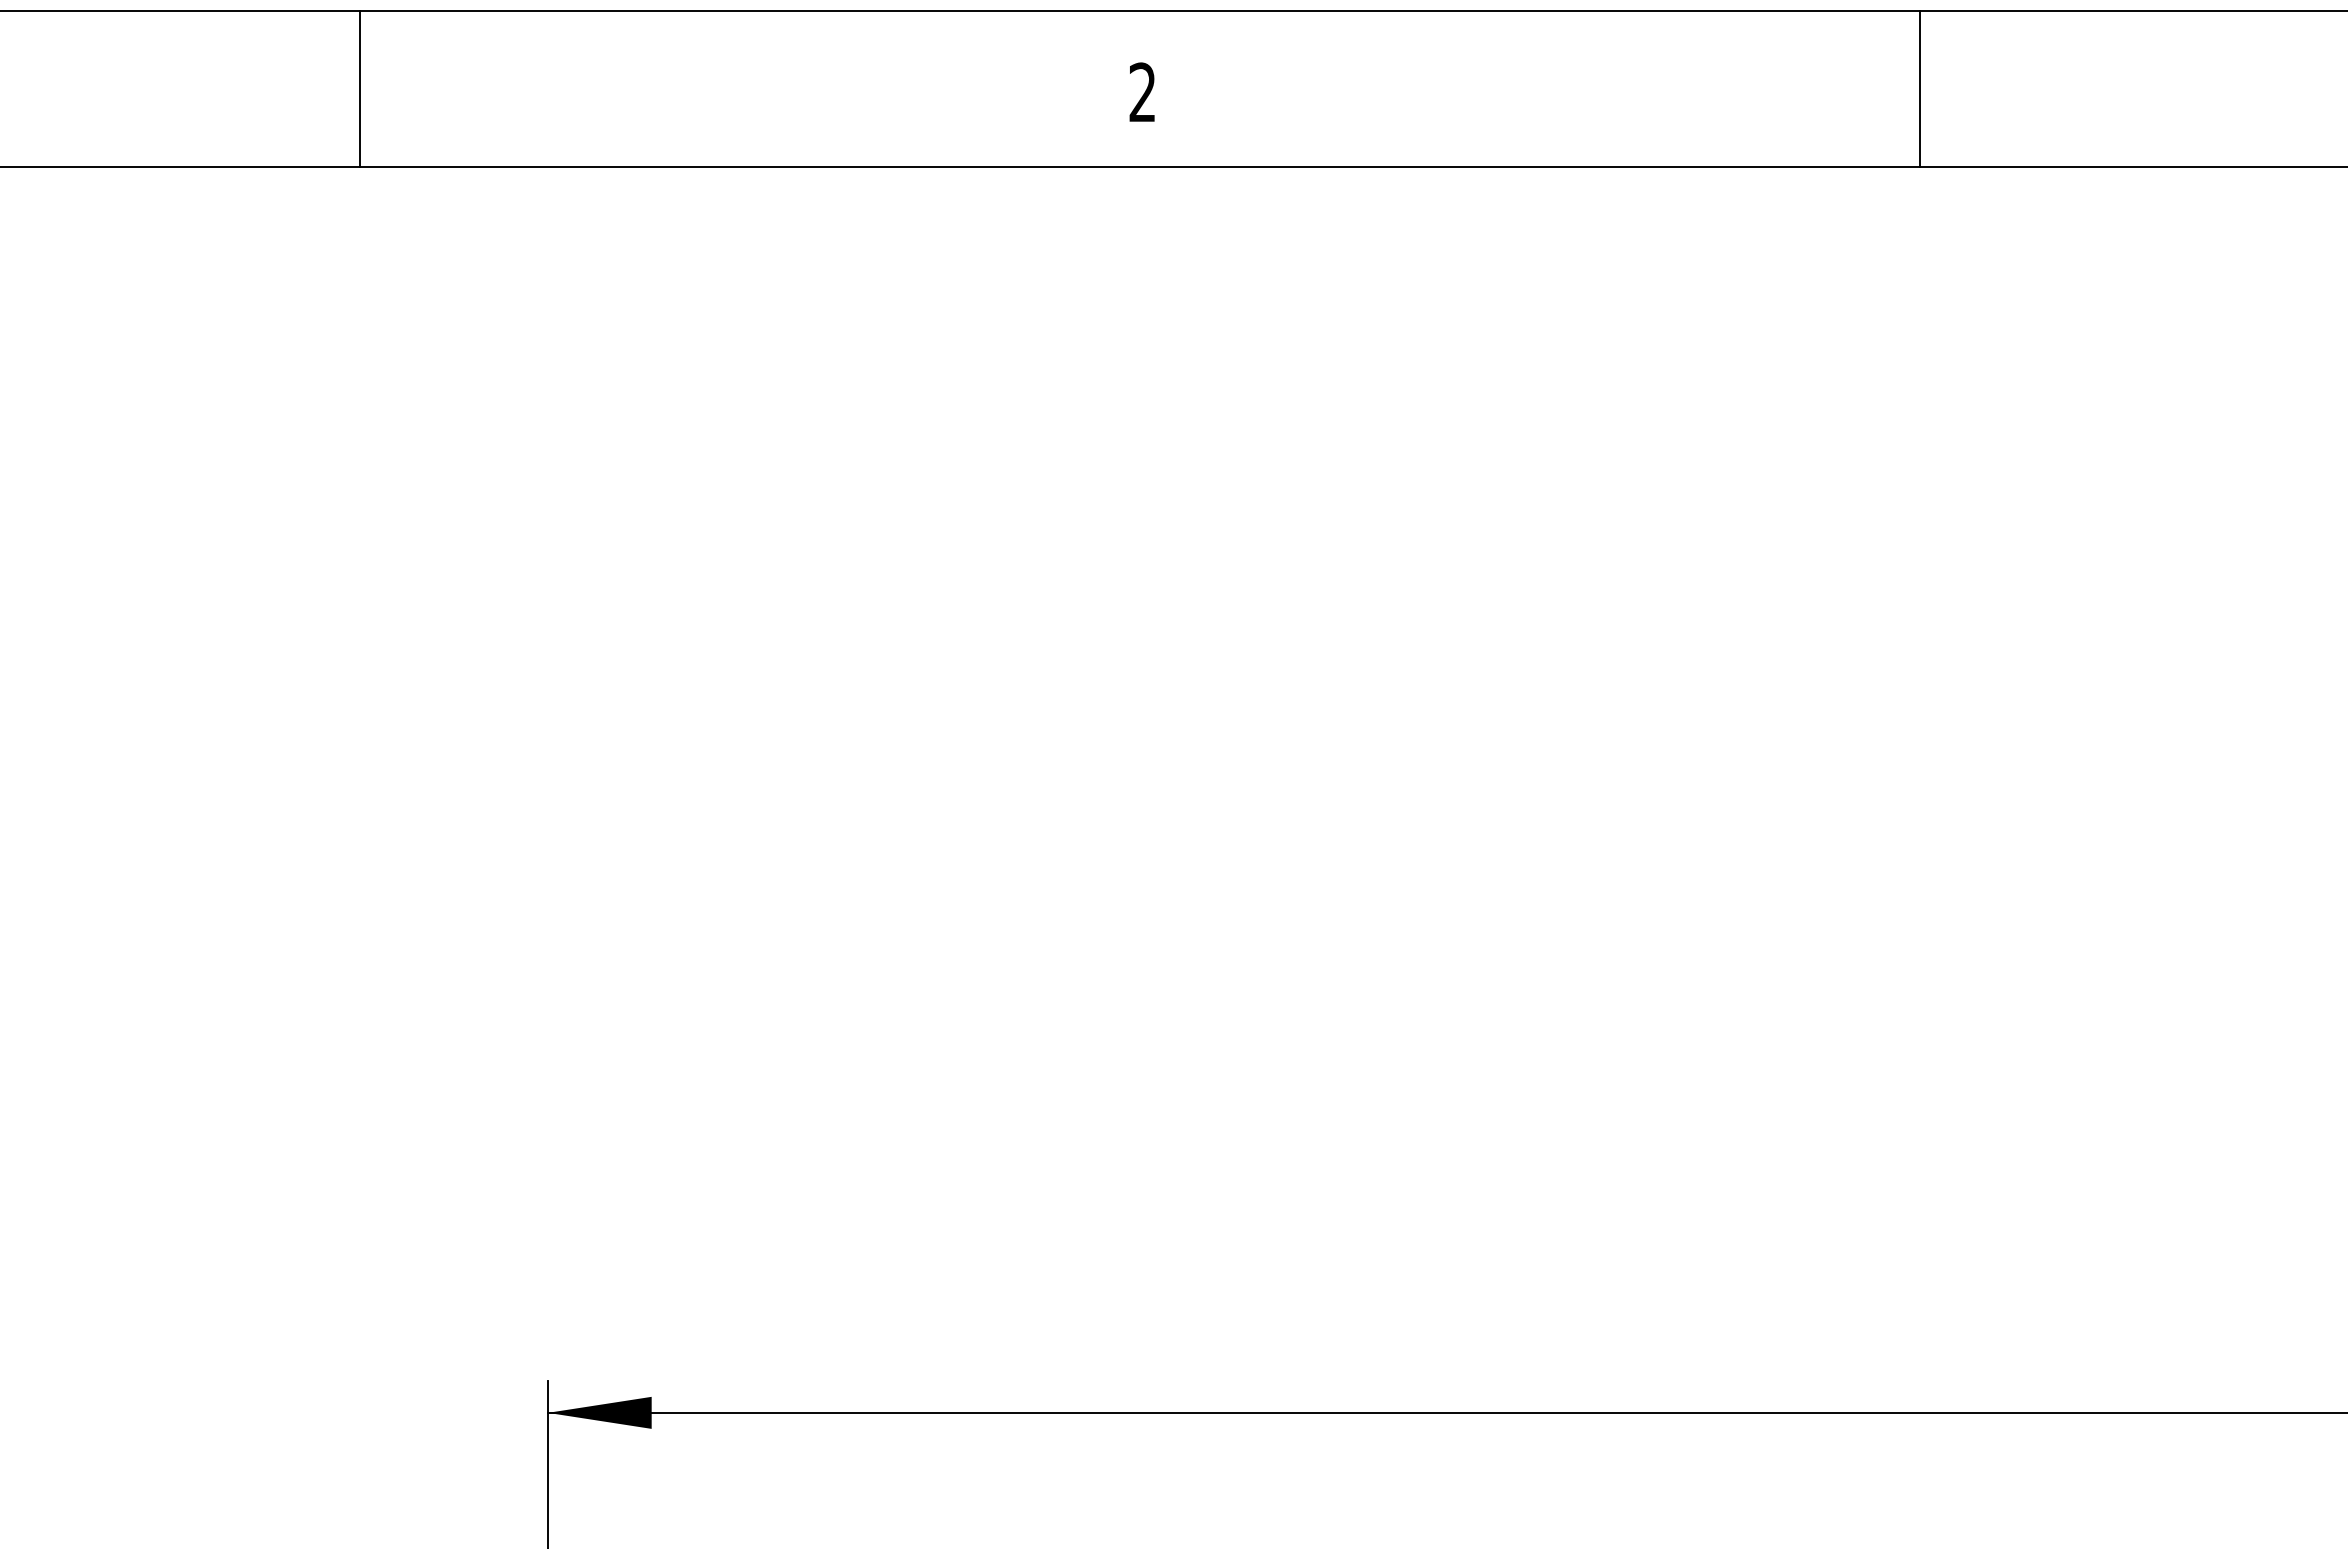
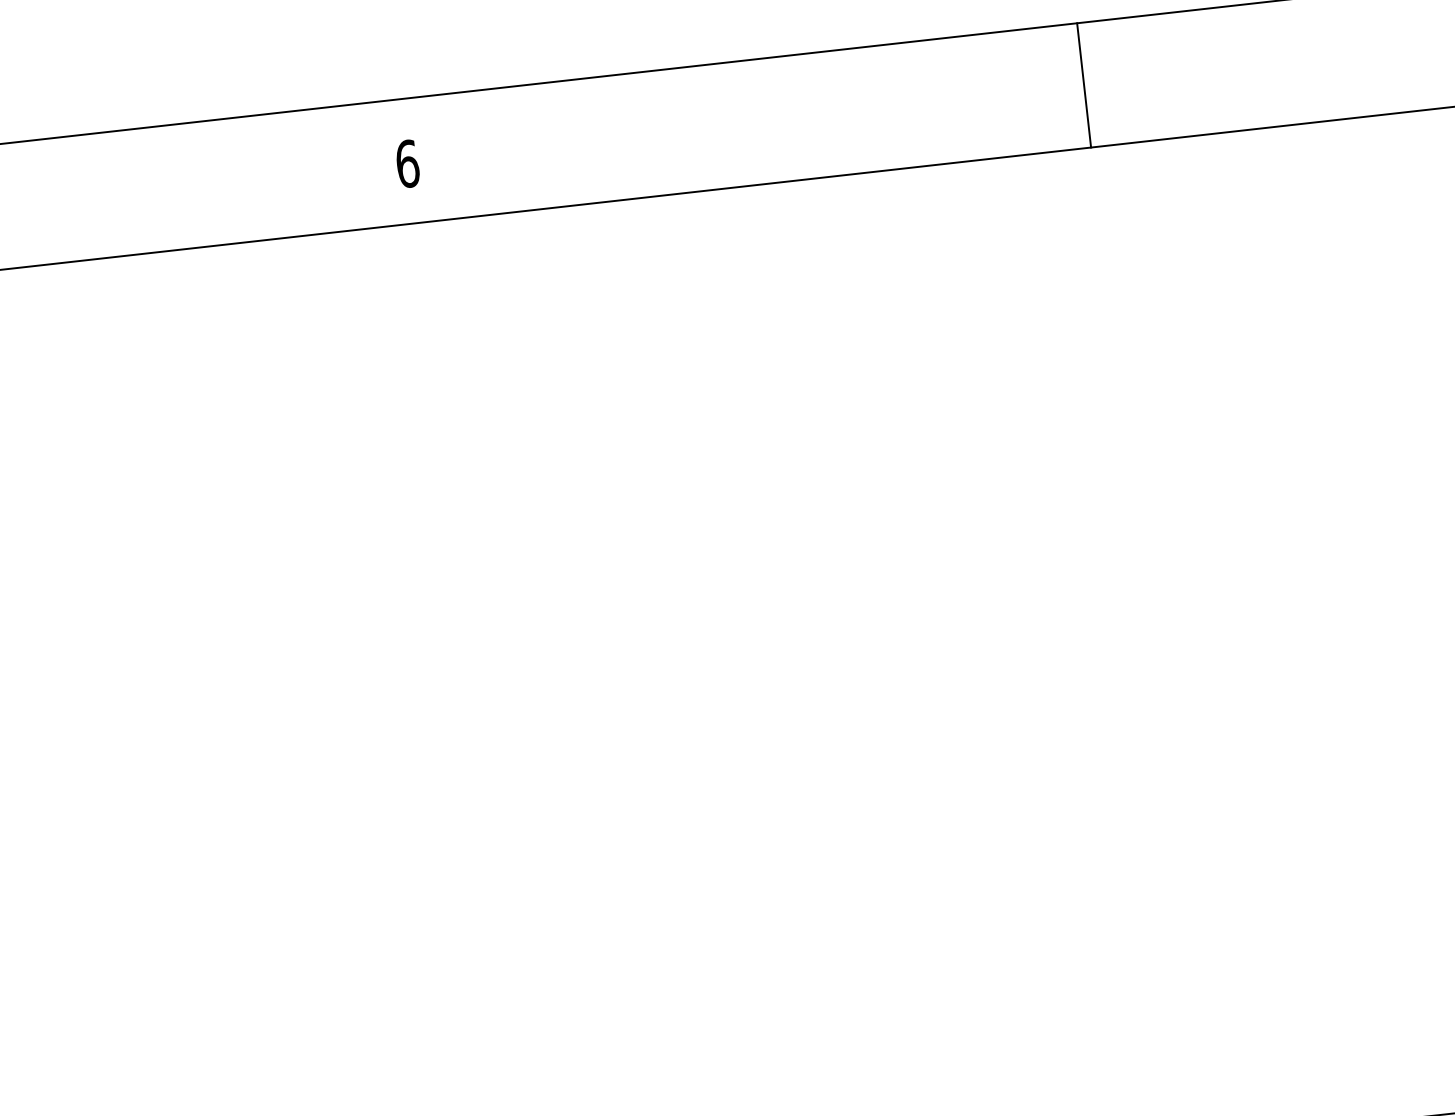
line: (1919, 89) -> (1083, 85), moved
text: (1142, 92) -> (407, 163), 2 -> 6

